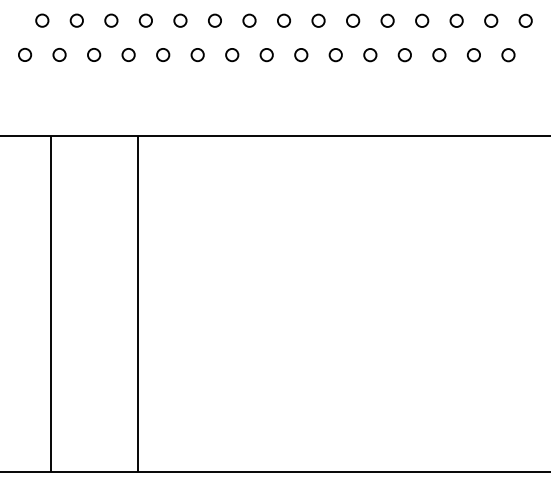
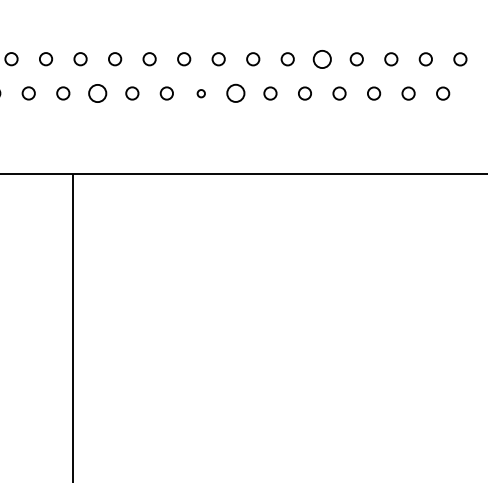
circle: (387, 20) -> (322, 58), size x1.4
circle: (163, 54) -> (98, 92), size x1.4
circle: (266, 55) -> (201, 93), size x0.6
circle: (301, 55) -> (236, 93), size x1.4

